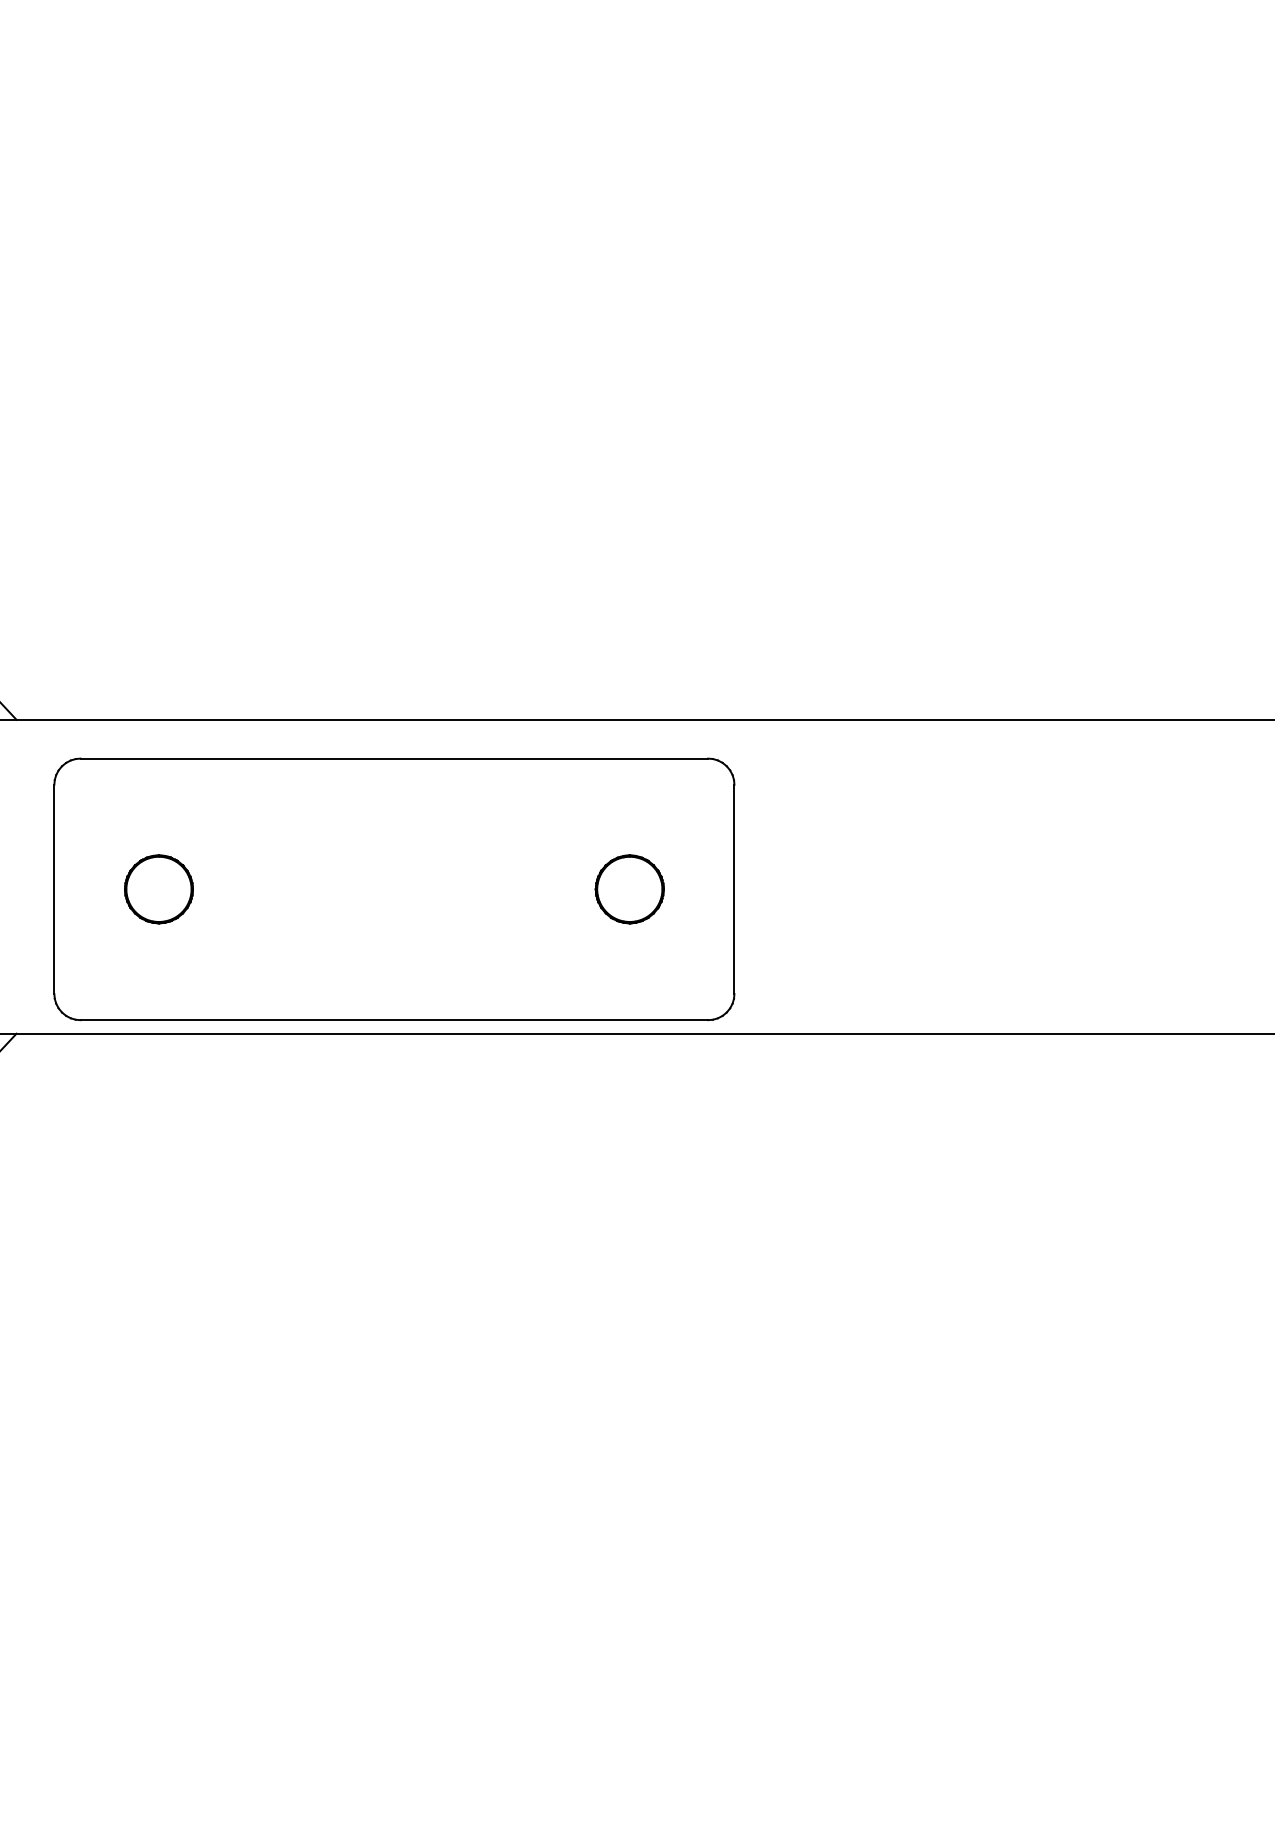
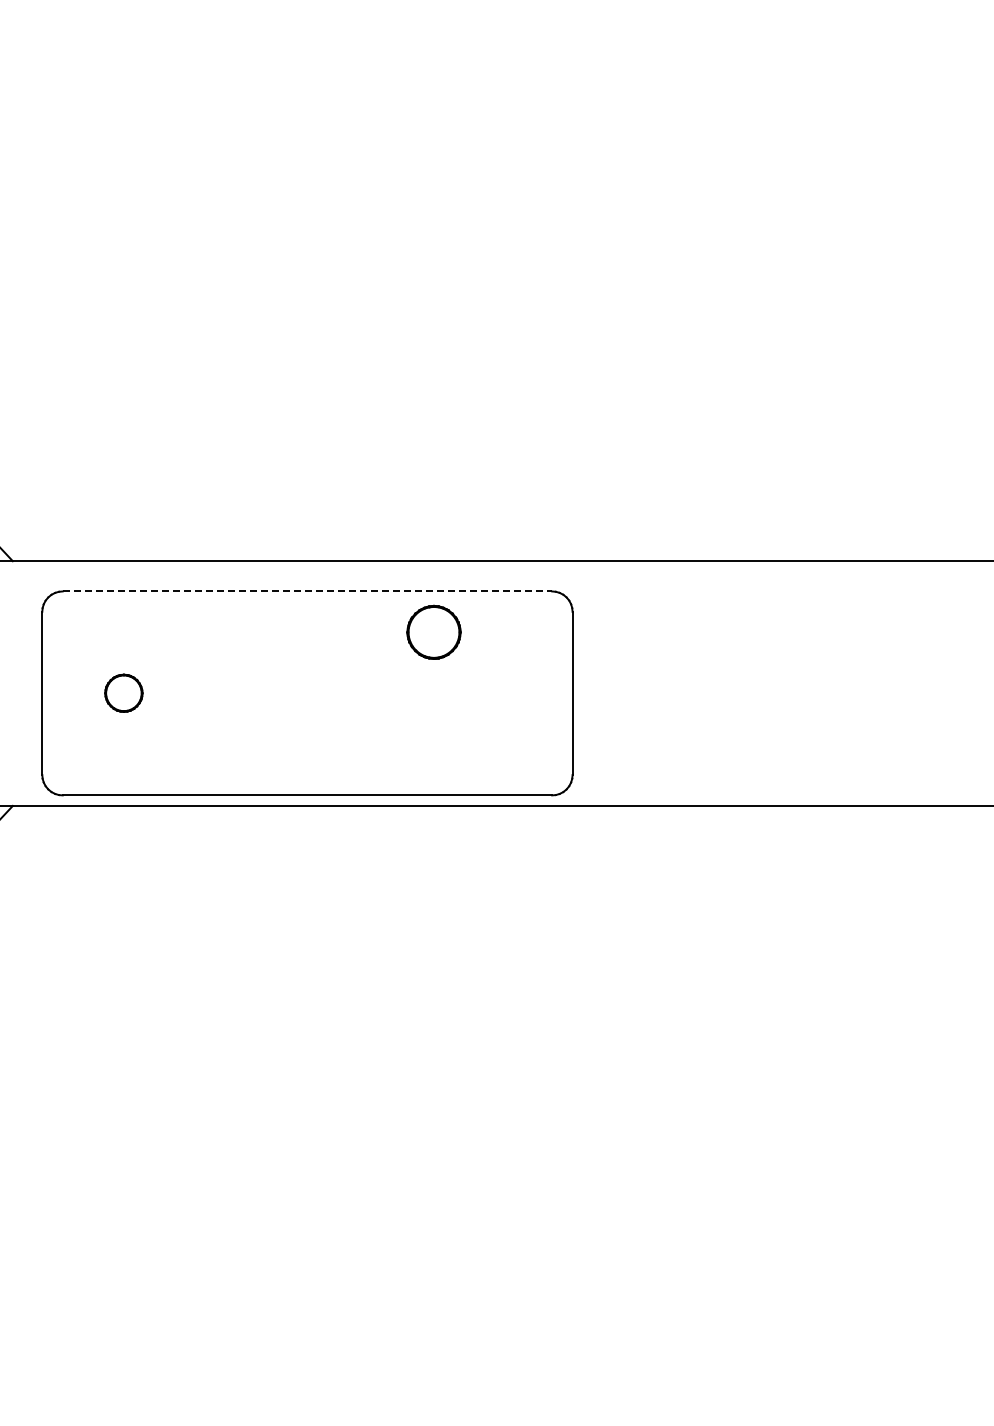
line: (394, 758) -> (307, 591), solid -> dashed
part: (158, 888) -> (123, 692), size x0.7
part: (629, 888) -> (433, 631), moved

